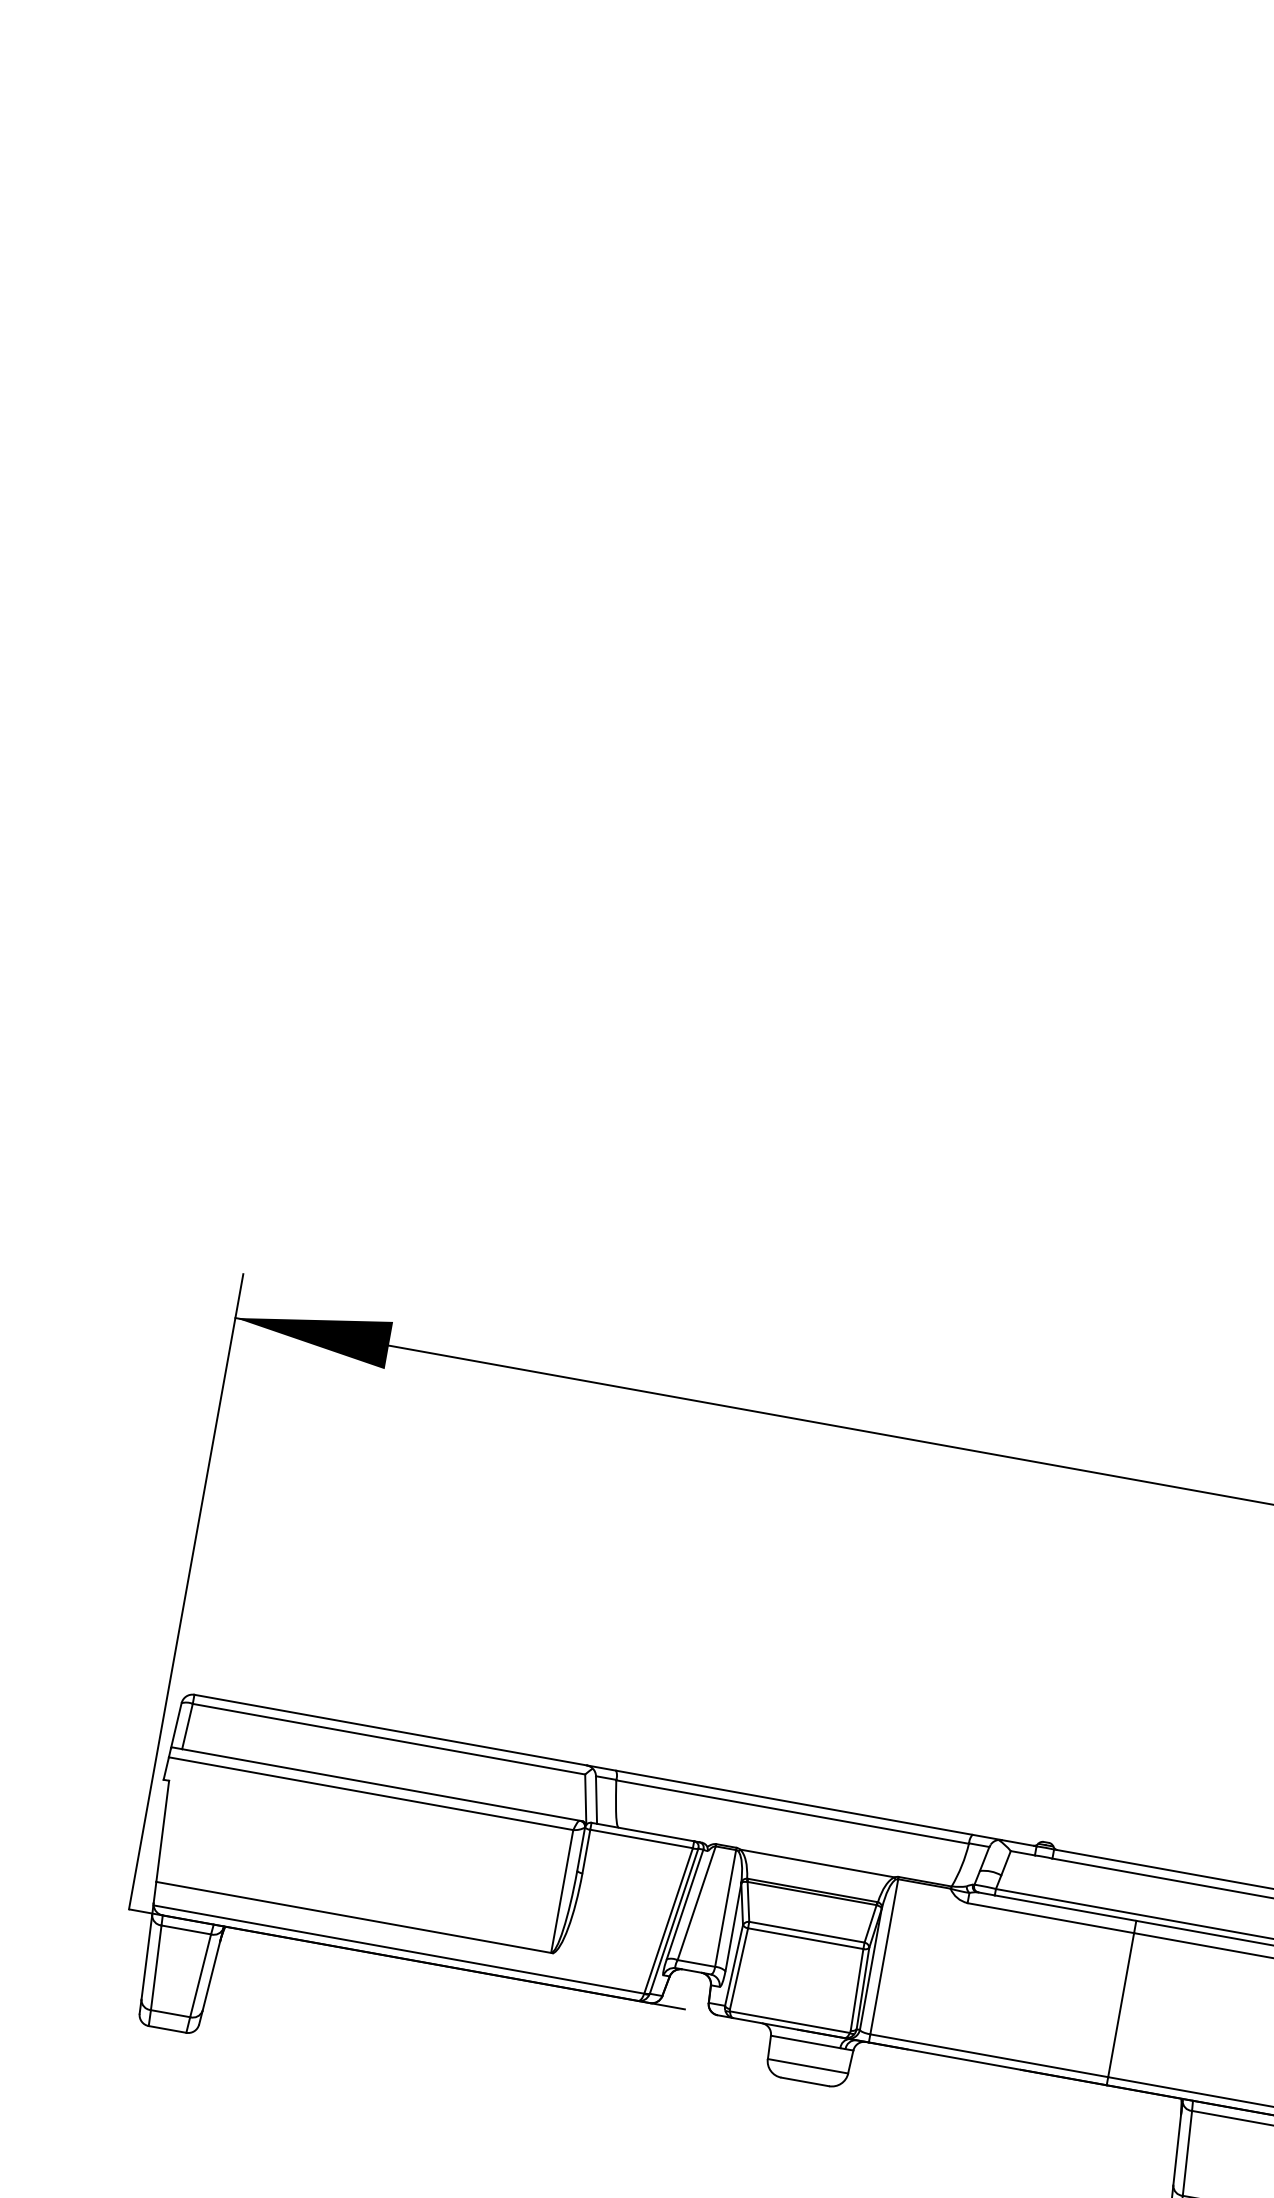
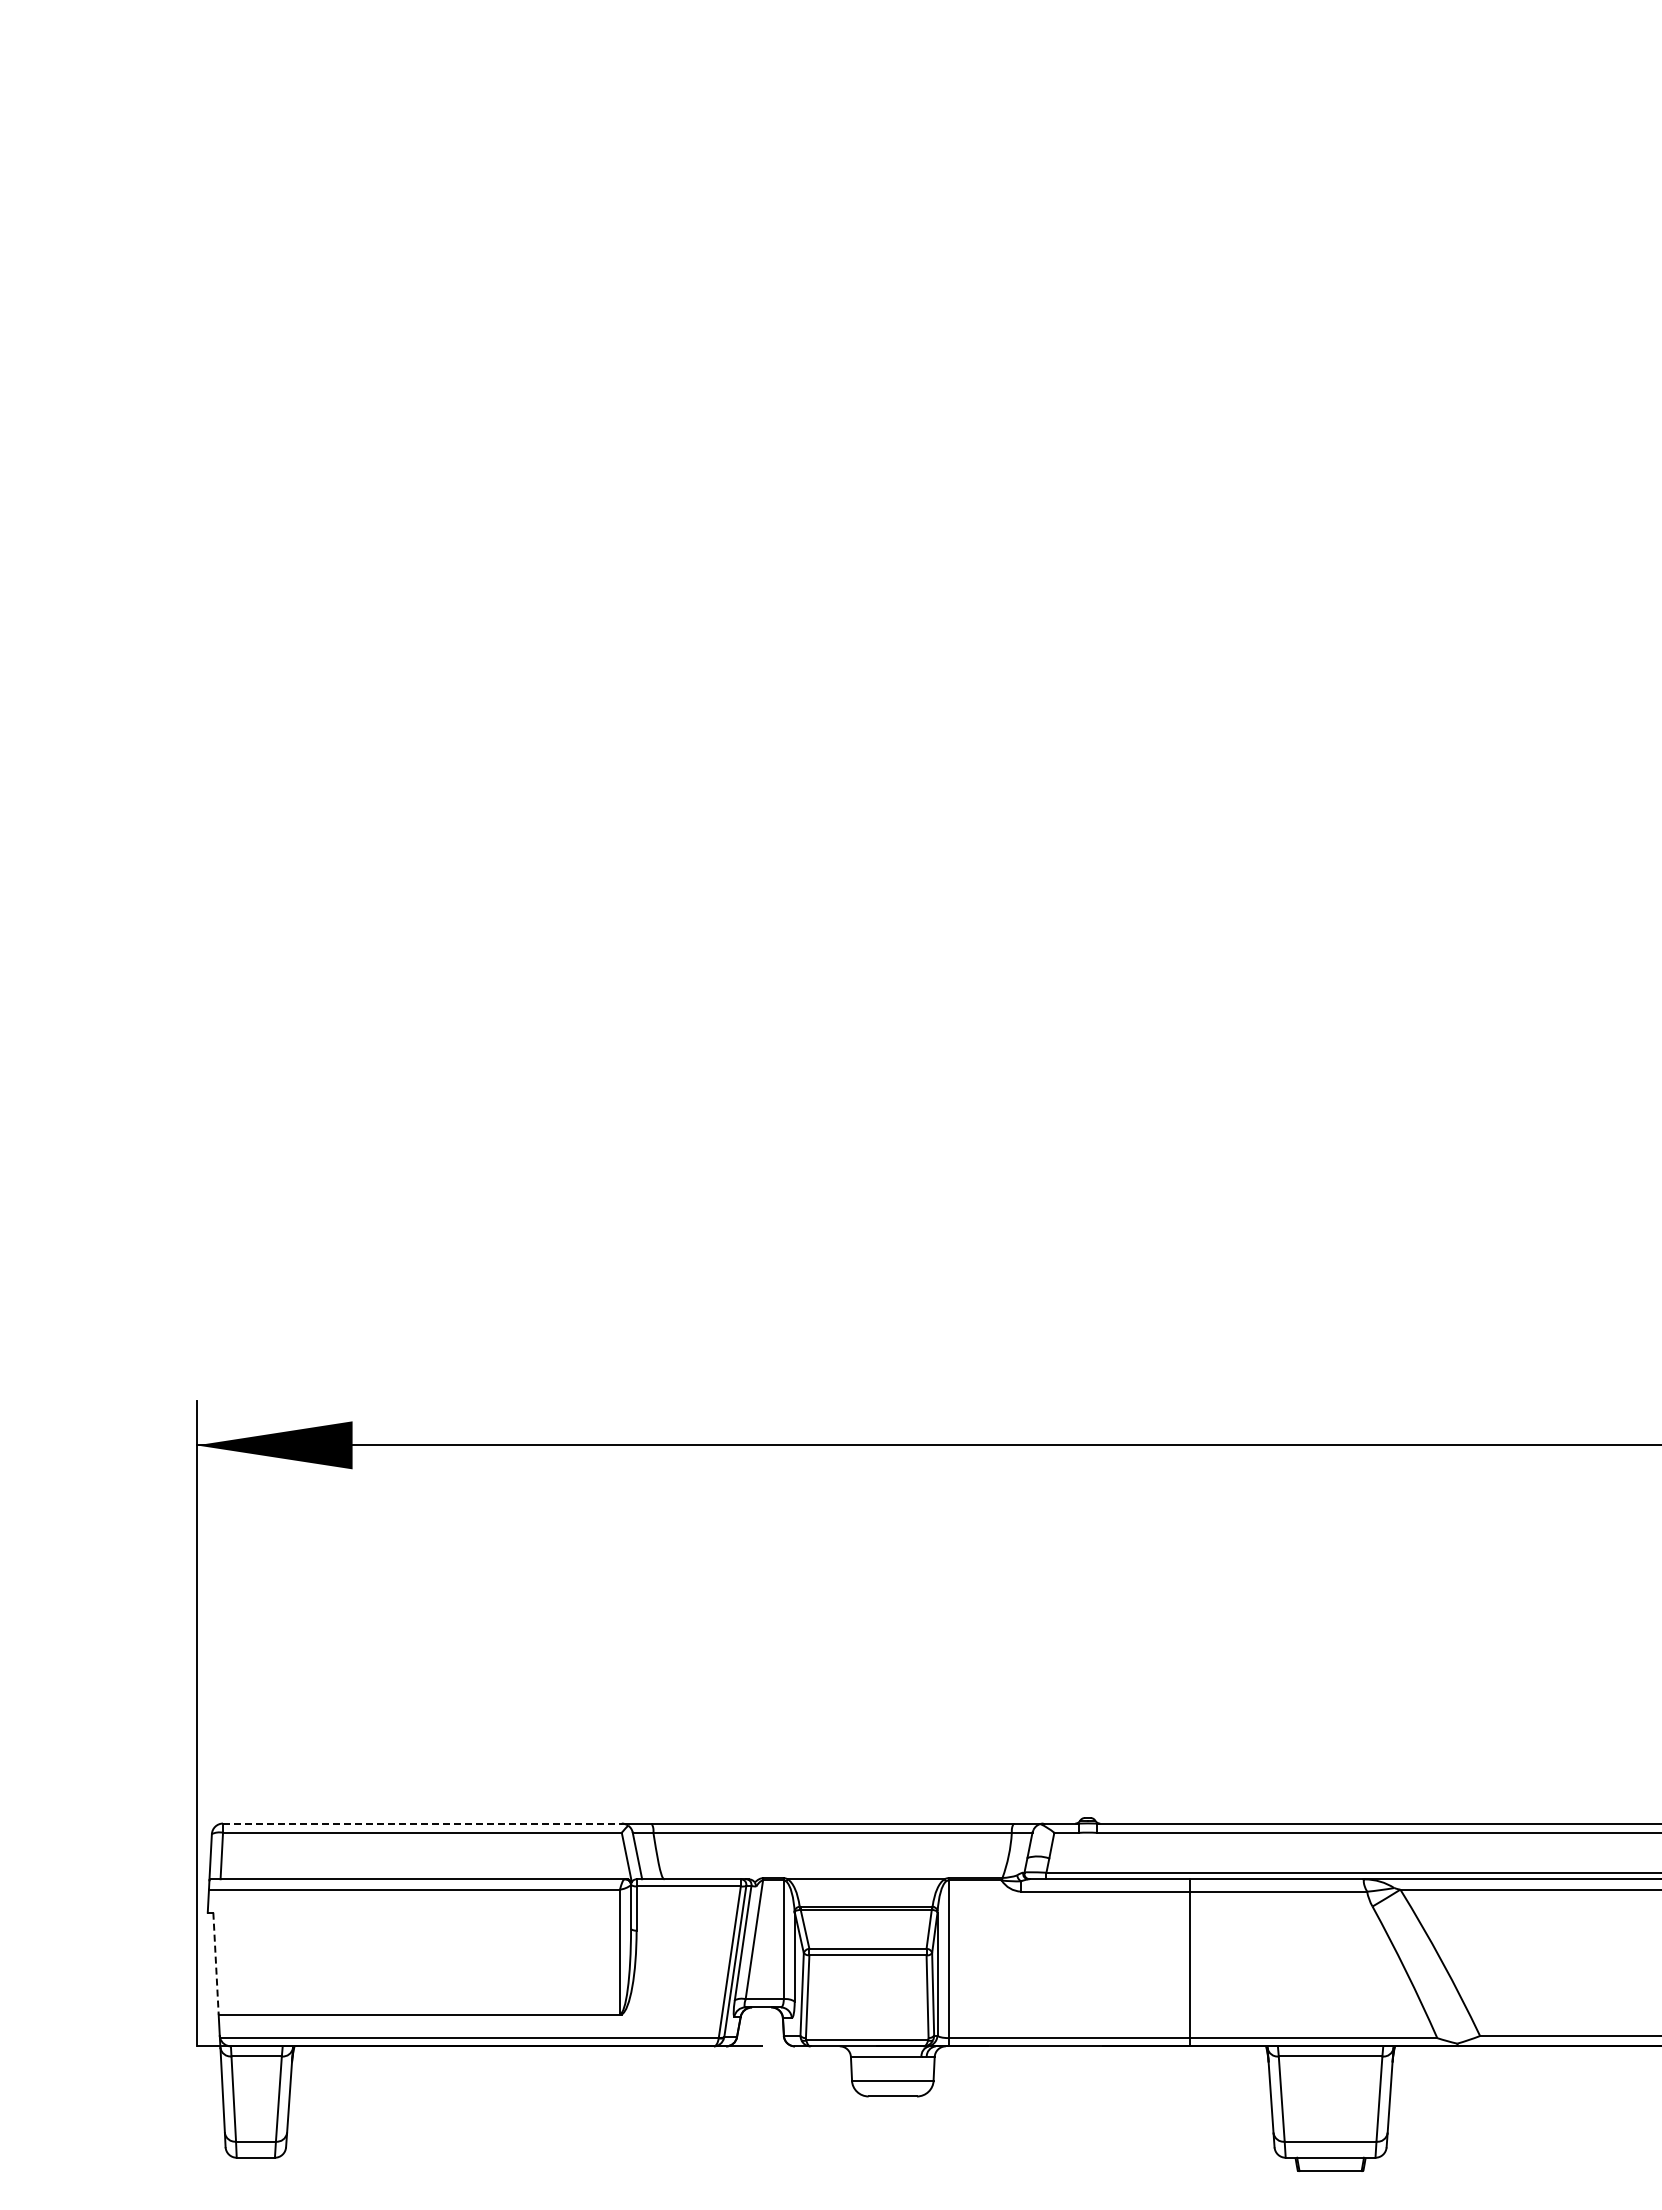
line: (390, 1730) -> (422, 1823), solid -> dashed
line: (163, 1831) -> (216, 1963), solid -> dashed

